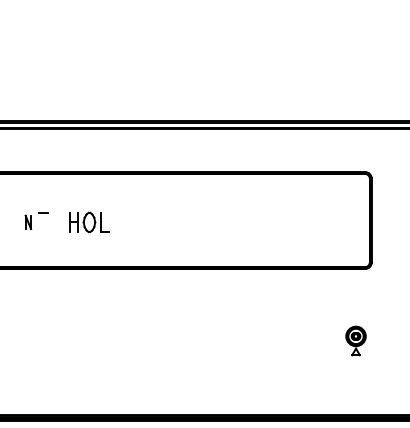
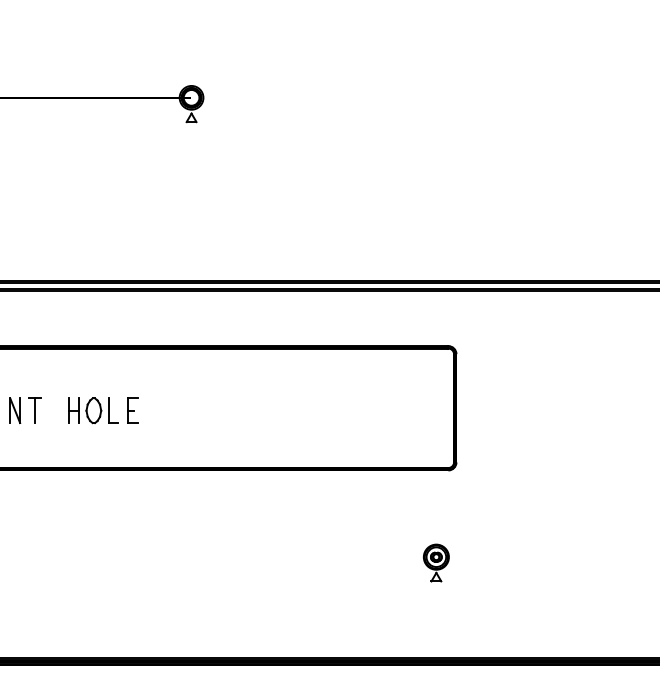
part: (28, 222) -> (15, 410), size x1.43
line: (43, 222) -> (34, 410), added
part: (119, 222) -> (132, 410), added

